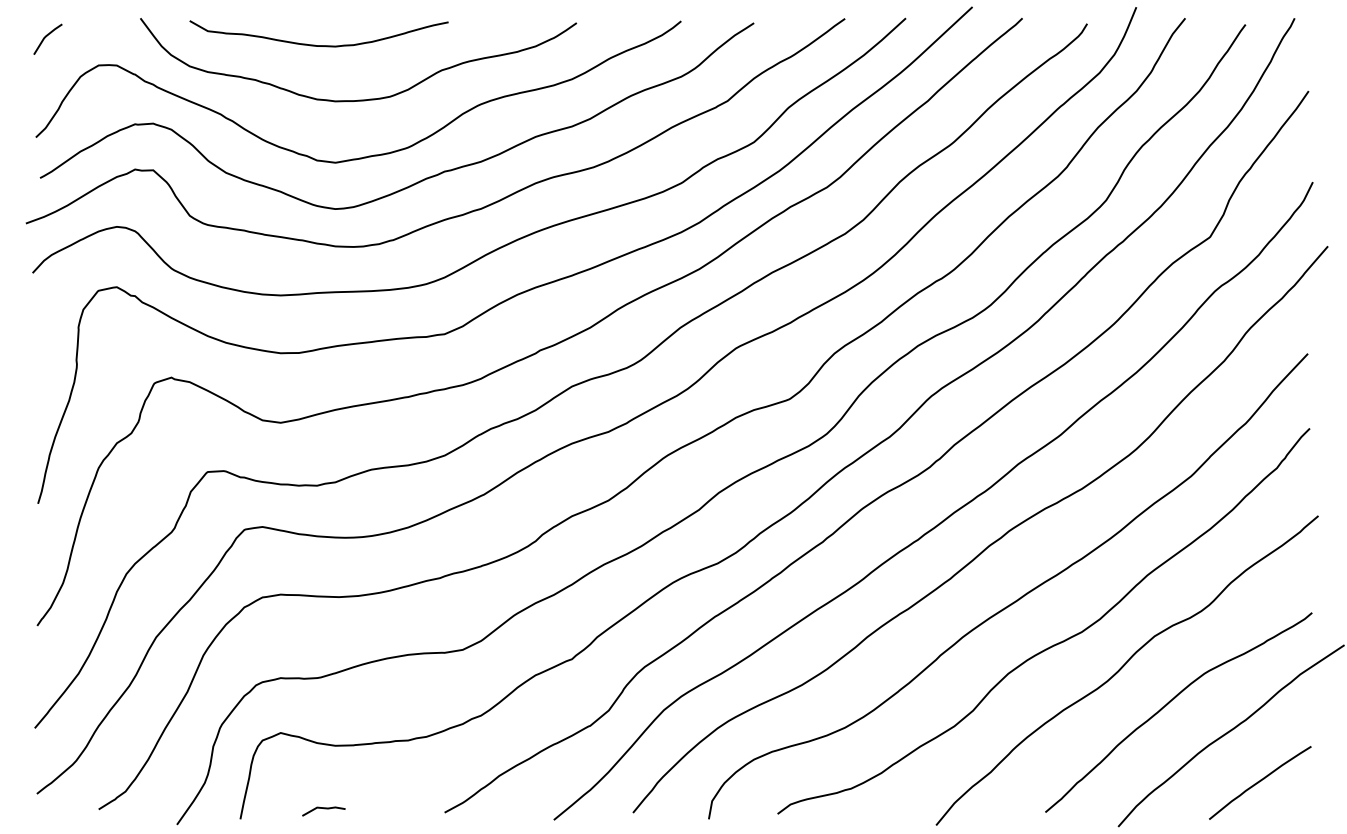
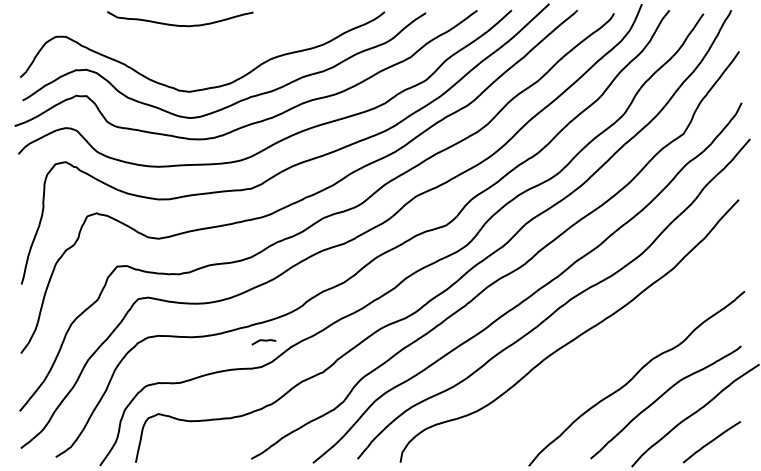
line: (46, 38) -> (26, 21), removed
curve: (360, 98) -> (203, 55), removed
curve: (1054, 643) -> (595, 363), removed
line: (323, 809) -> (263, 341), moved

